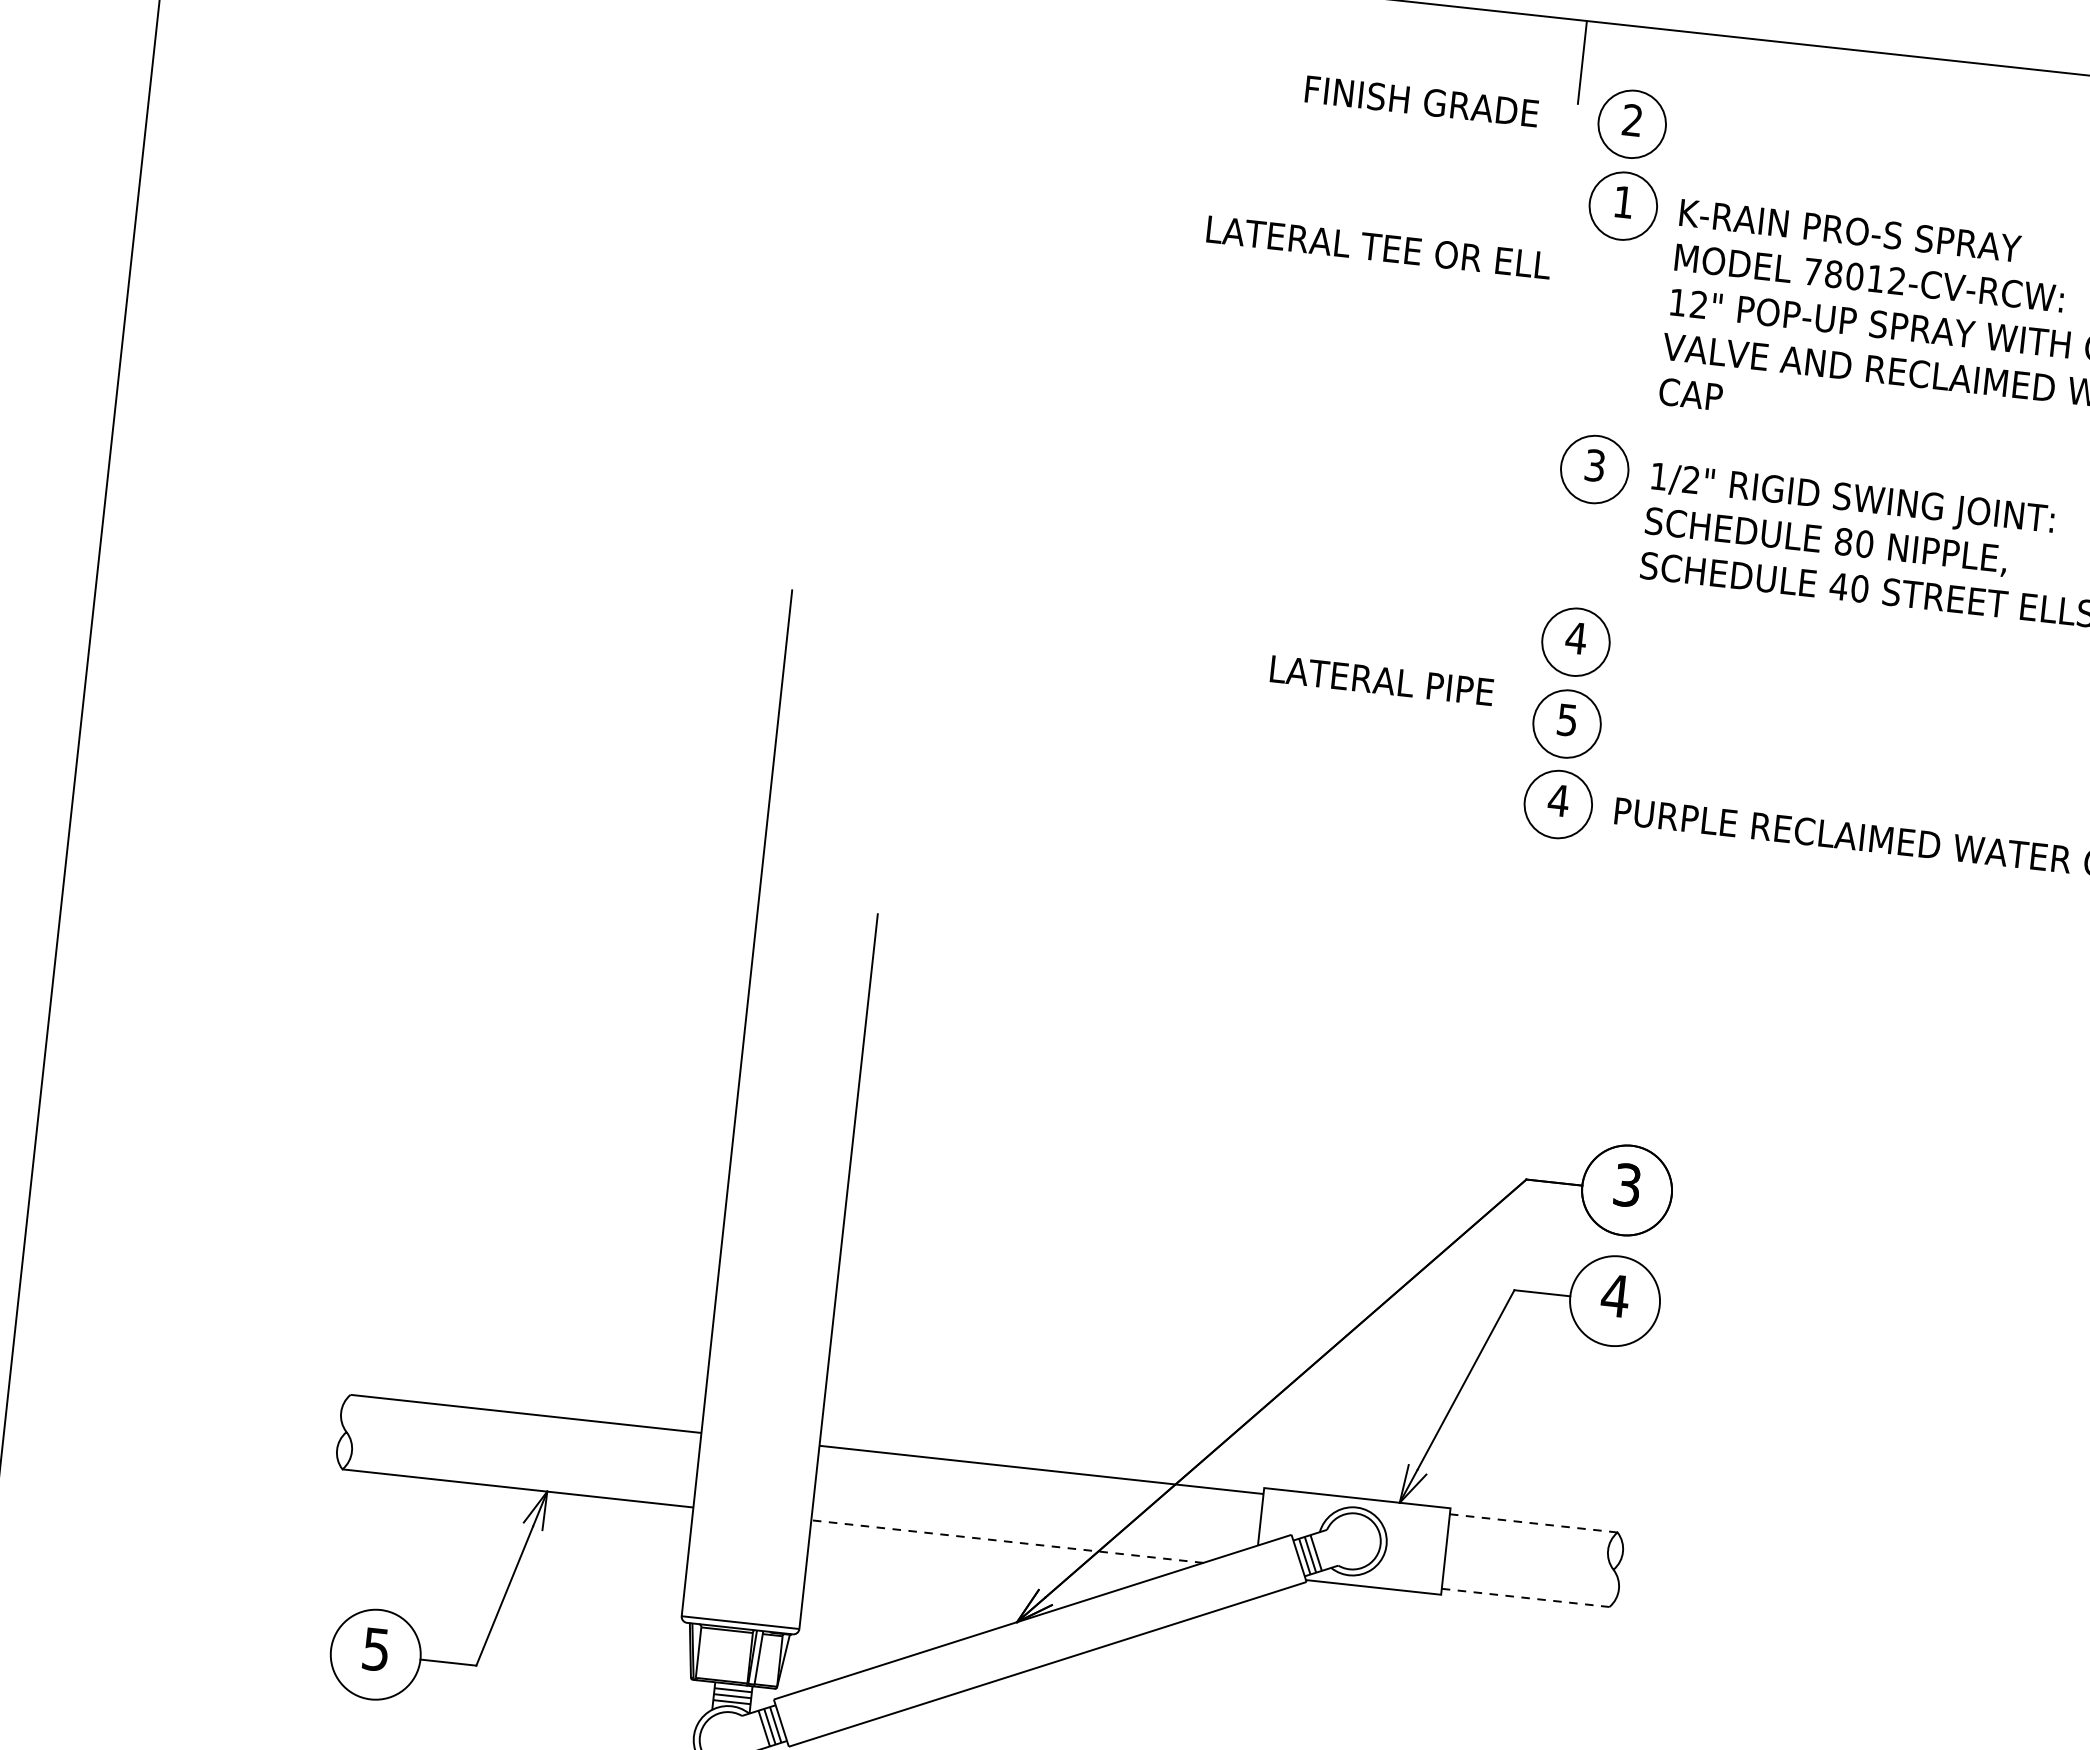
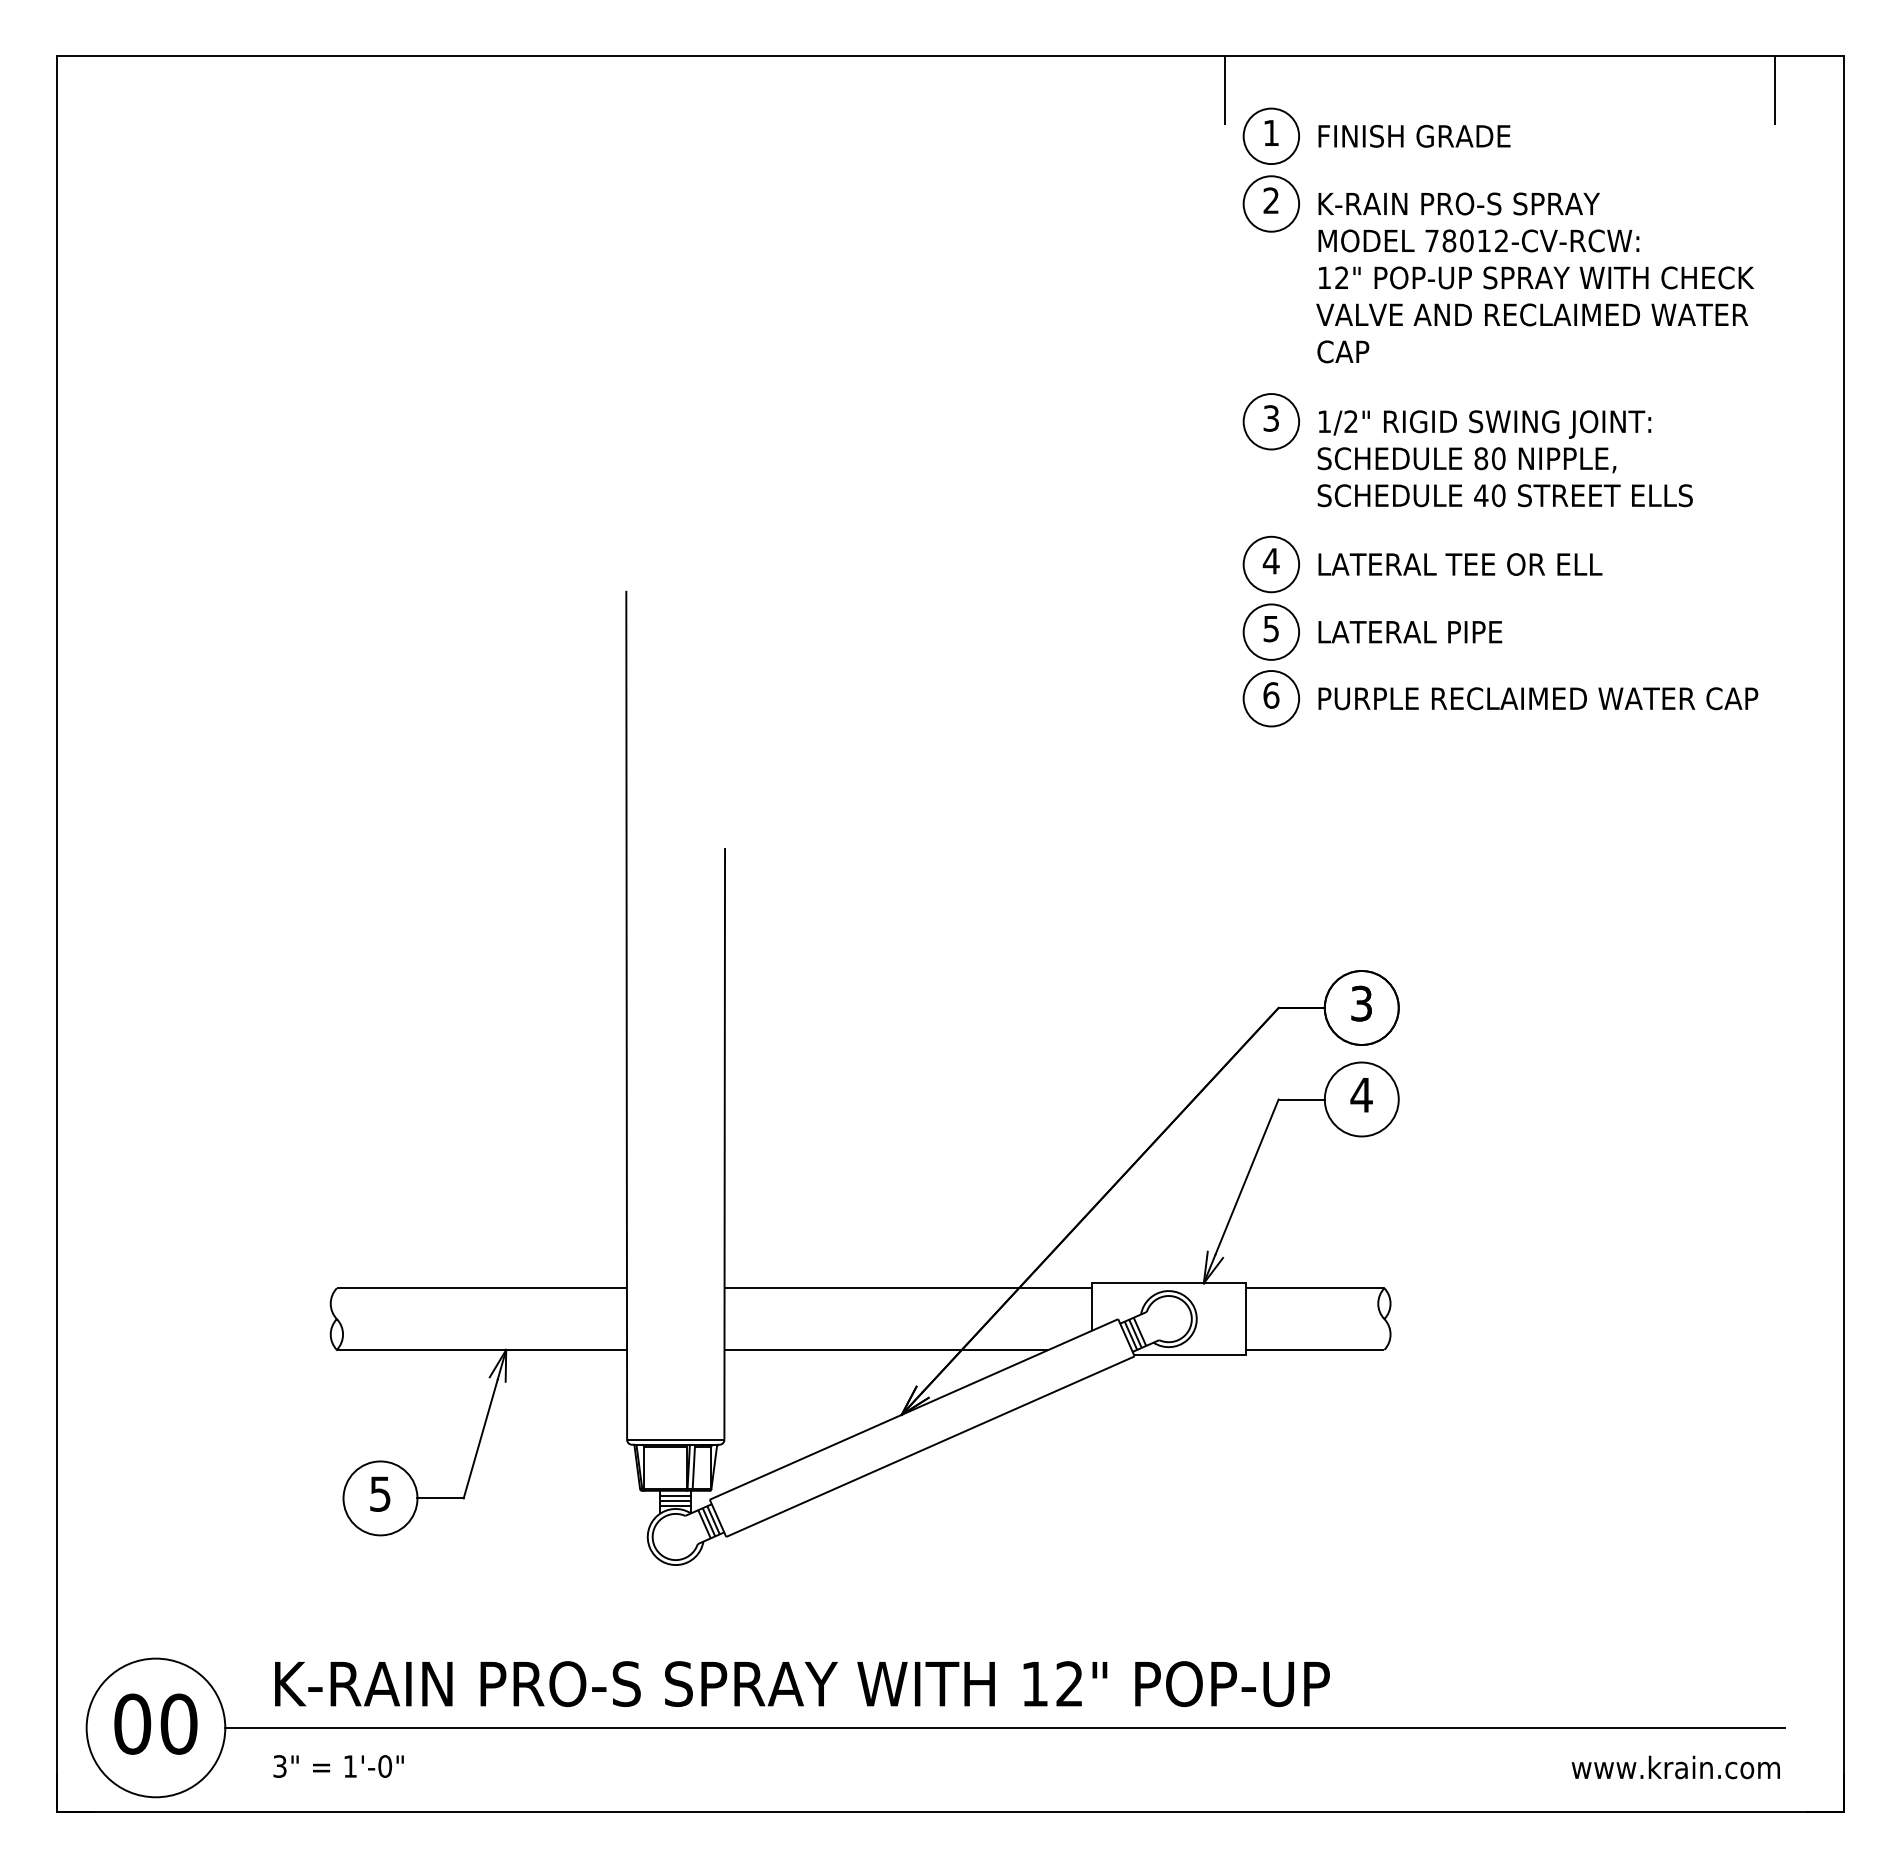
text: (1422, 100) -> (1414, 135), moved
text: (1631, 119) -> (1270, 132), 2 -> 1
text: (1622, 201) -> (1270, 200), 1 -> 2
text: (1379, 247) -> (1460, 564), moved
text: (1382, 681) -> (1410, 632), moved
text: (1557, 800) -> (1270, 695), 4 -> 6
line: (1532, 1523) -> (1314, 1288), dashed -> solid
line: (1007, 1541) -> (886, 1349), dashed -> solid
line: (1526, 1597) -> (1315, 1349), dashed -> solid

